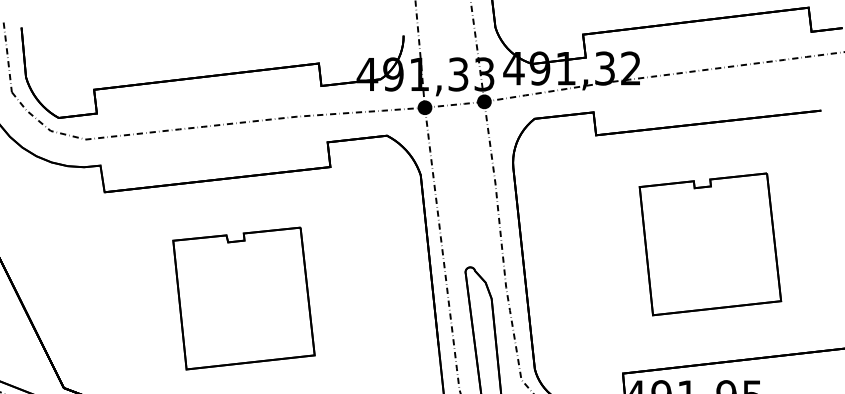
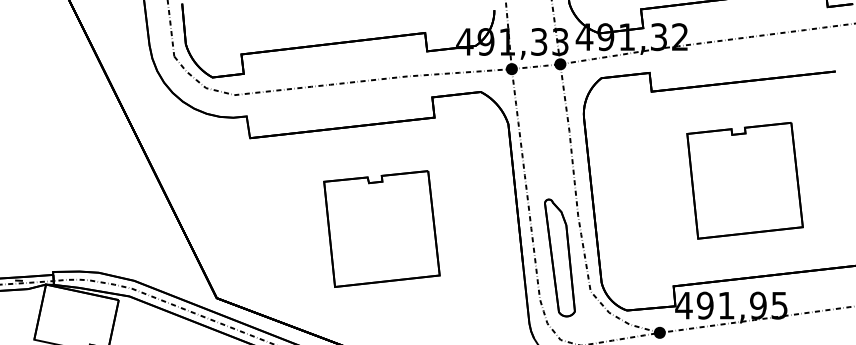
part: (243, 297) -> (381, 228), moved

